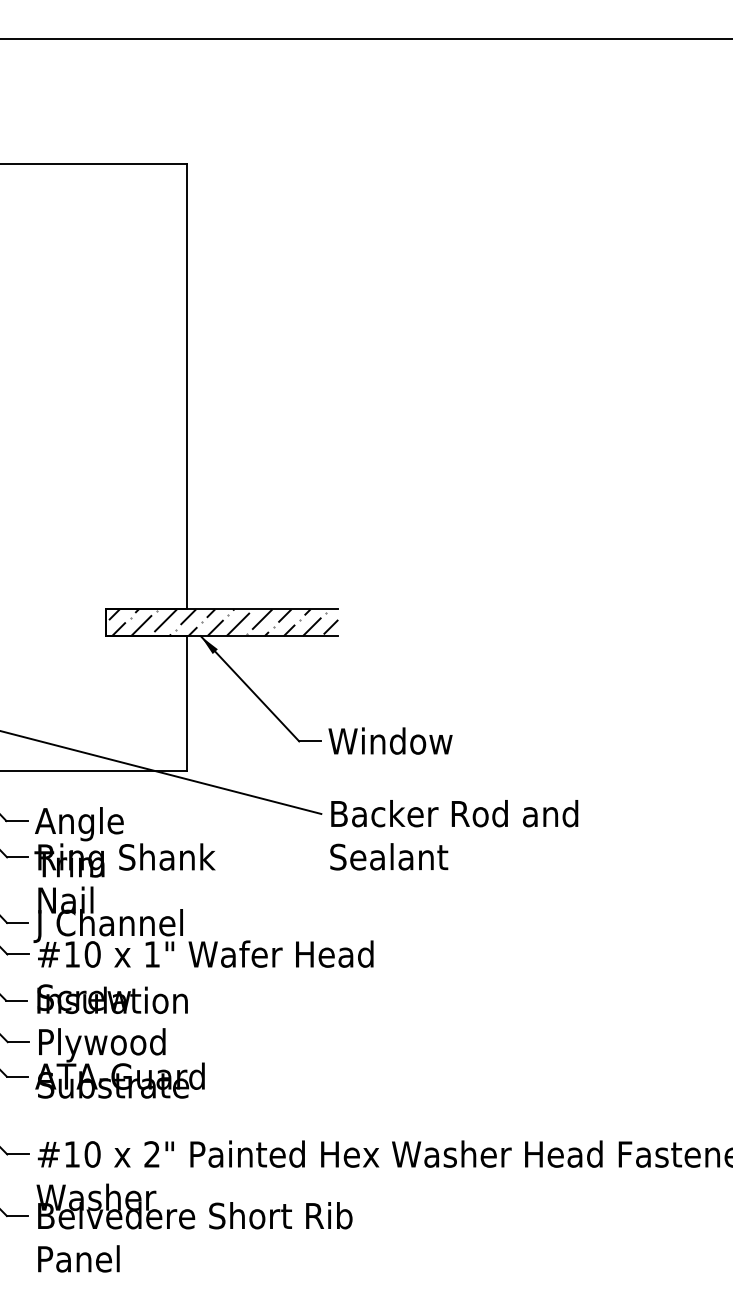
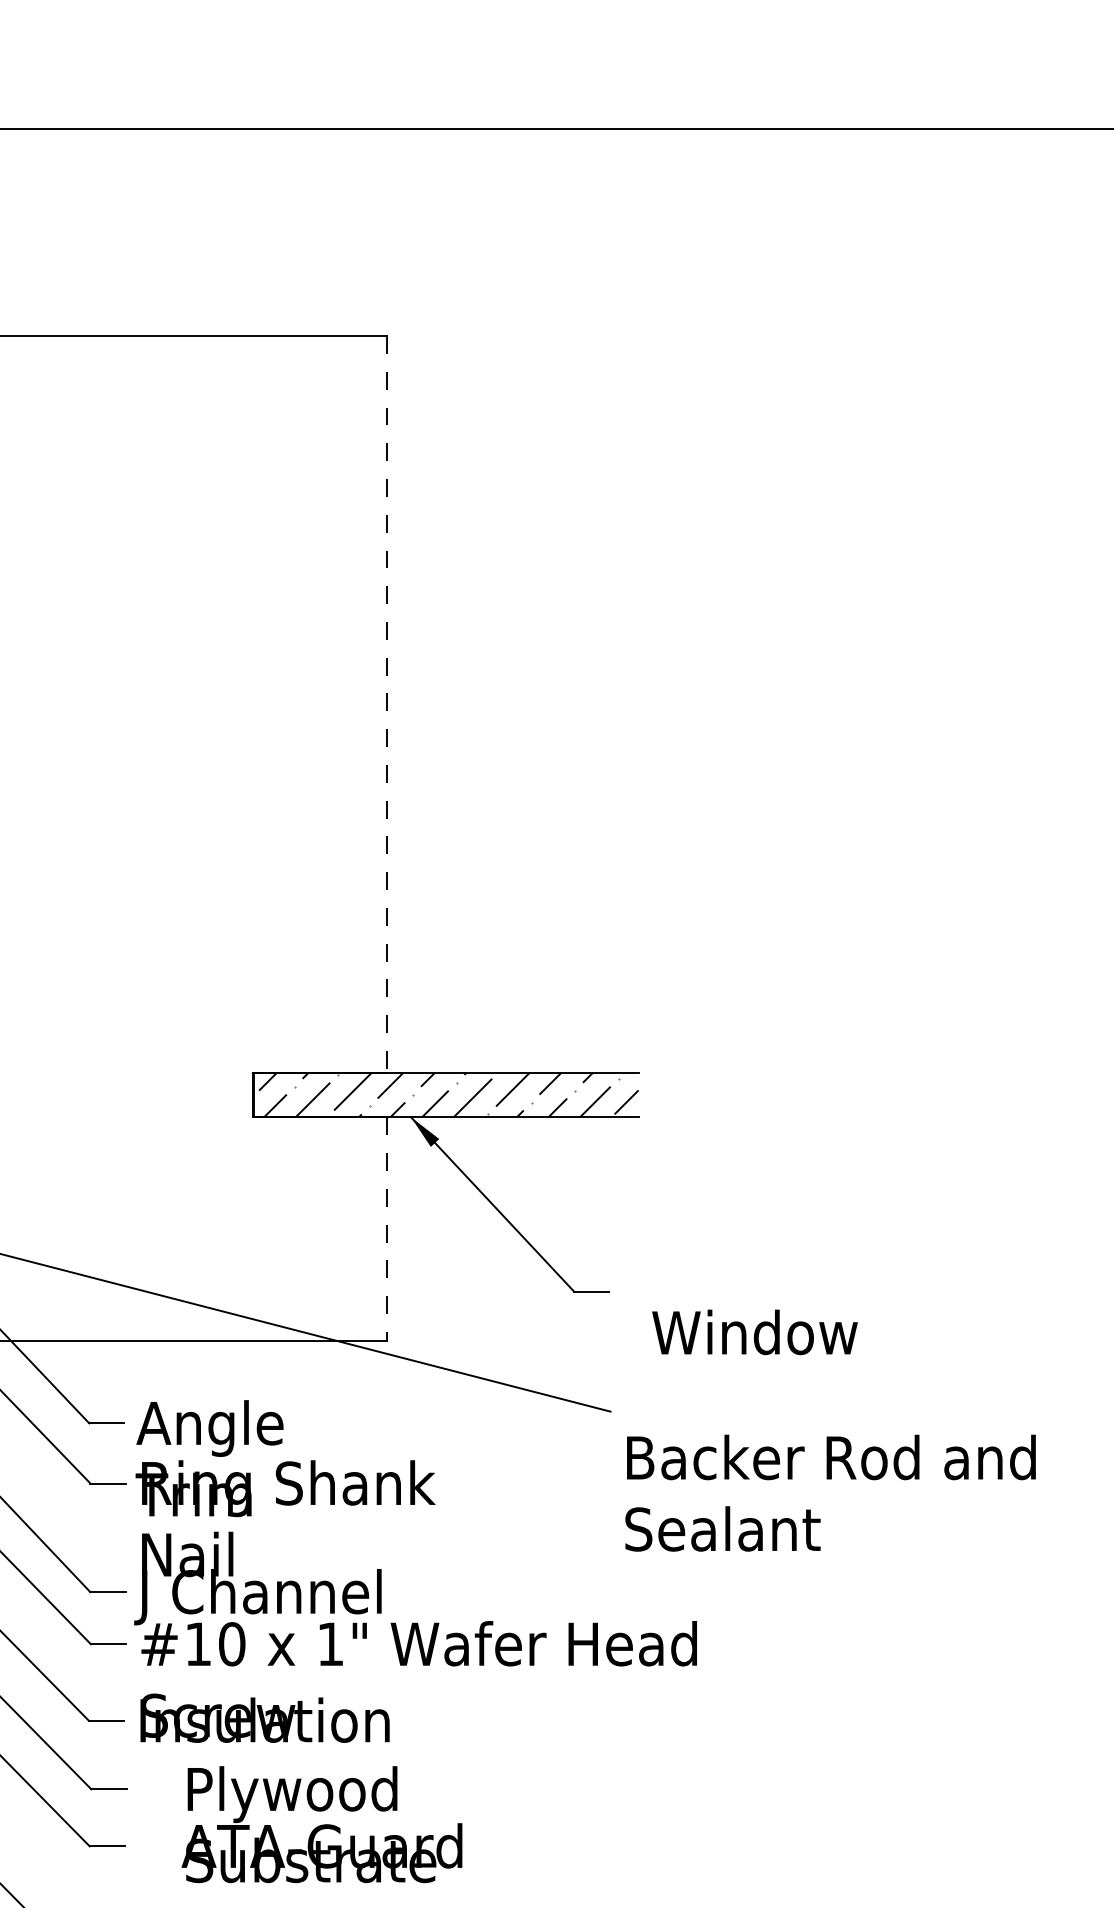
line: (186, 387) -> (387, 705), solid -> dashed
line: (186, 704) -> (387, 1230), solid -> dashed
text: (390, 740) -> (754, 1331), moved
text: (454, 835) -> (831, 1493), moved
text: (119, 1063) -> (321, 1824), moved

